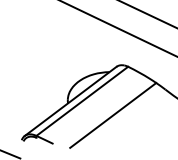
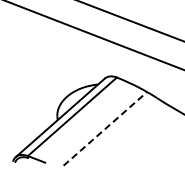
line: (113, 115) -> (105, 128), solid -> dashed

